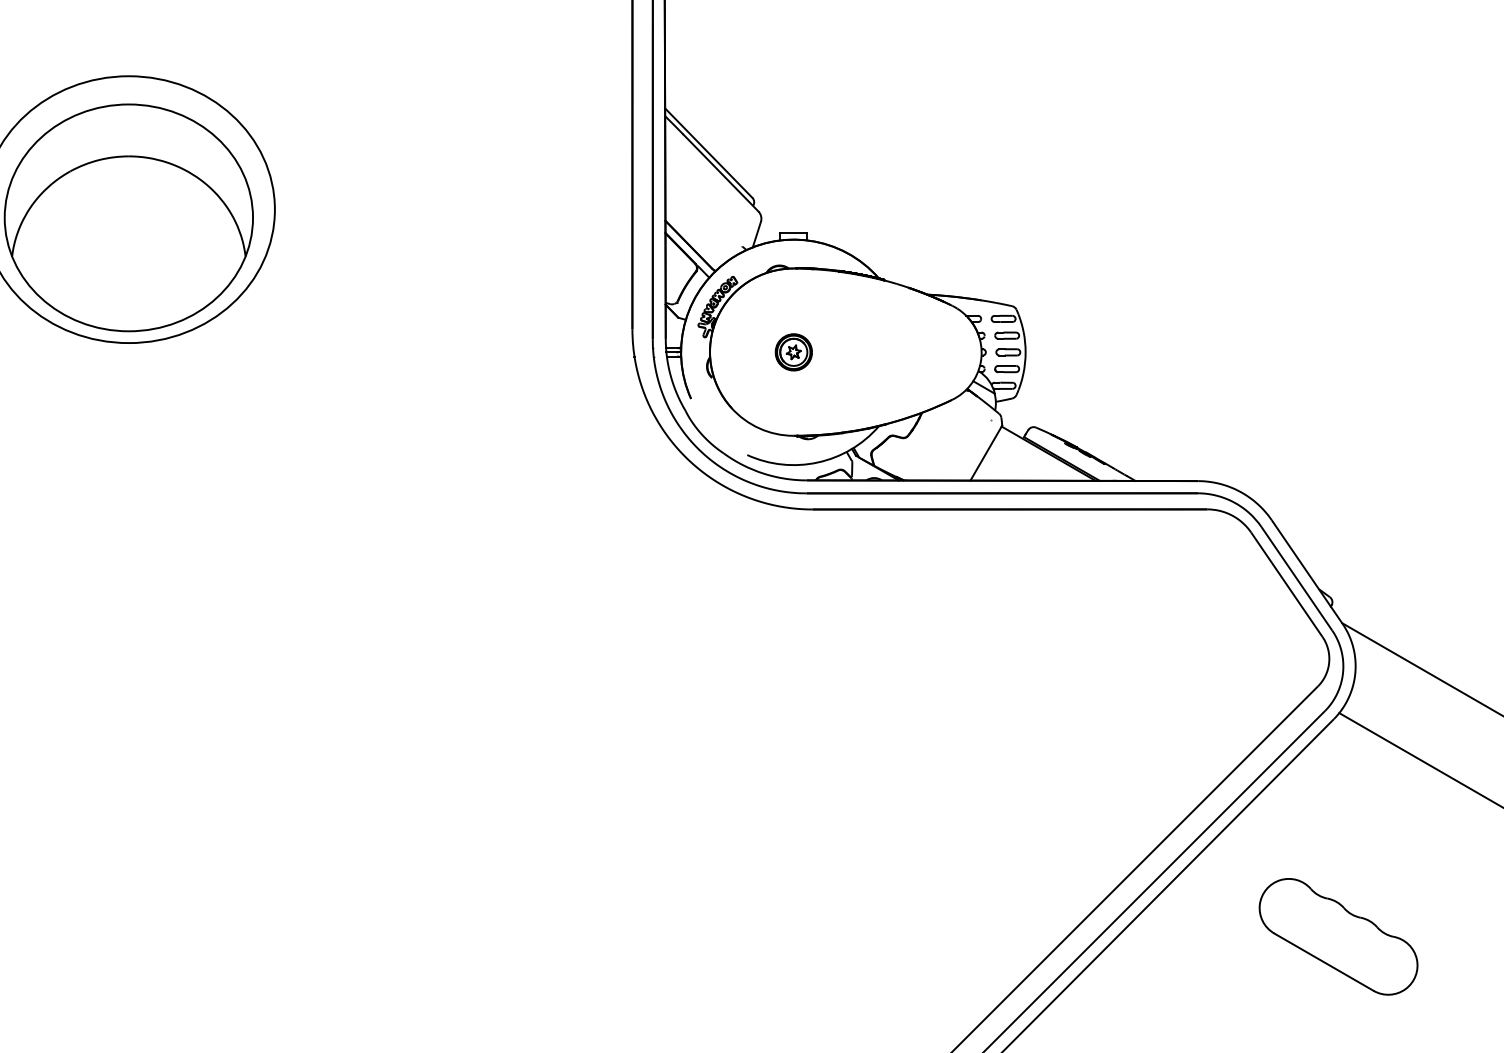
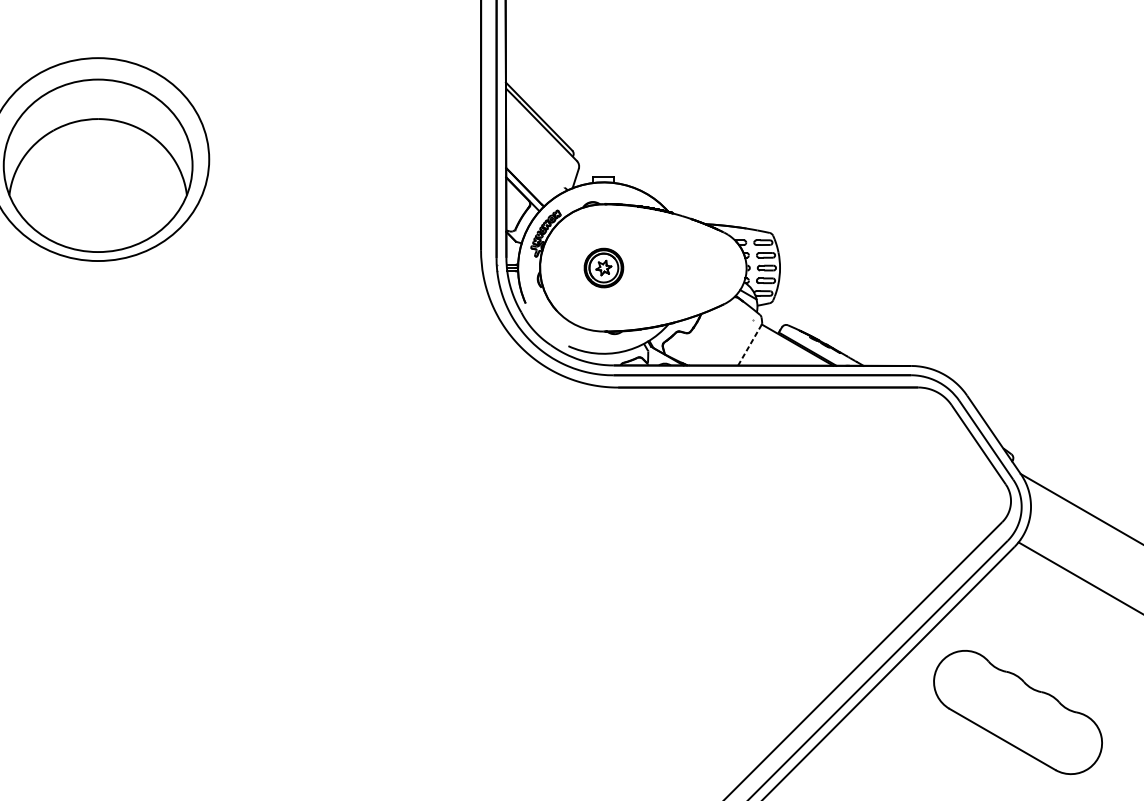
part: (793, 352) -> (603, 268), size x1.4
line: (986, 453) -> (750, 344), solid -> dashed
part: (1338, 936) -> (1017, 712), size x1.4

